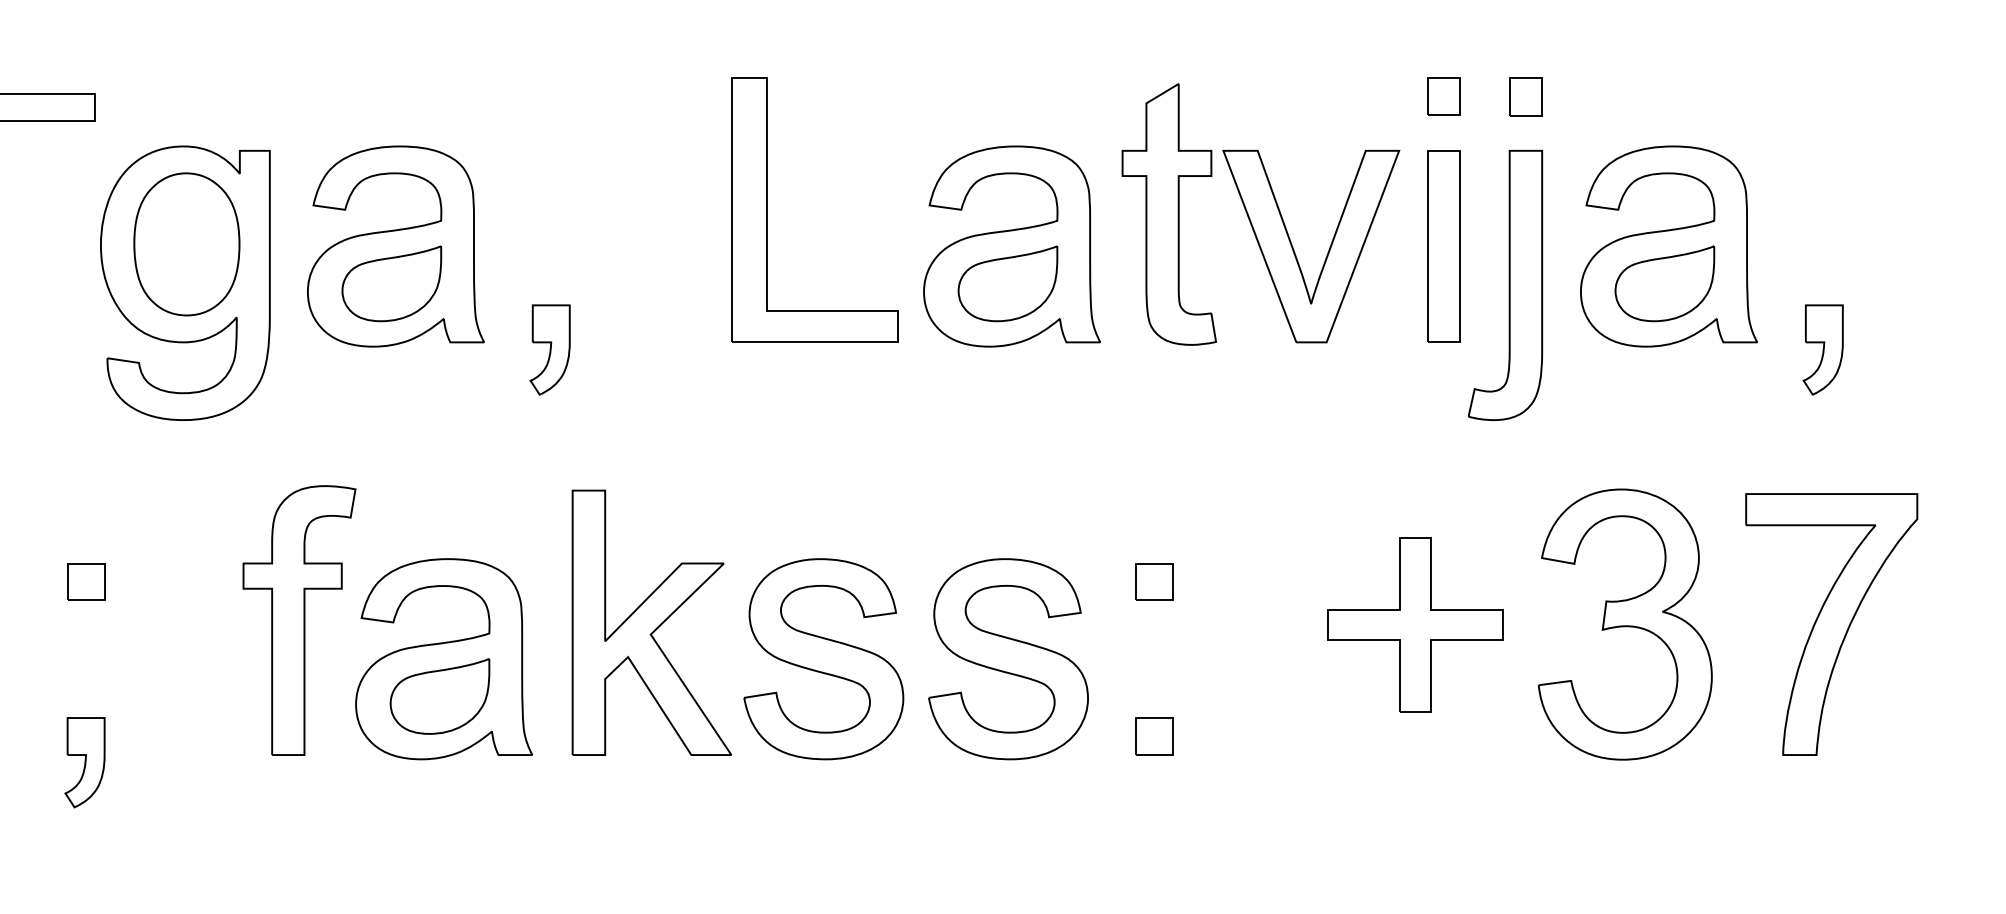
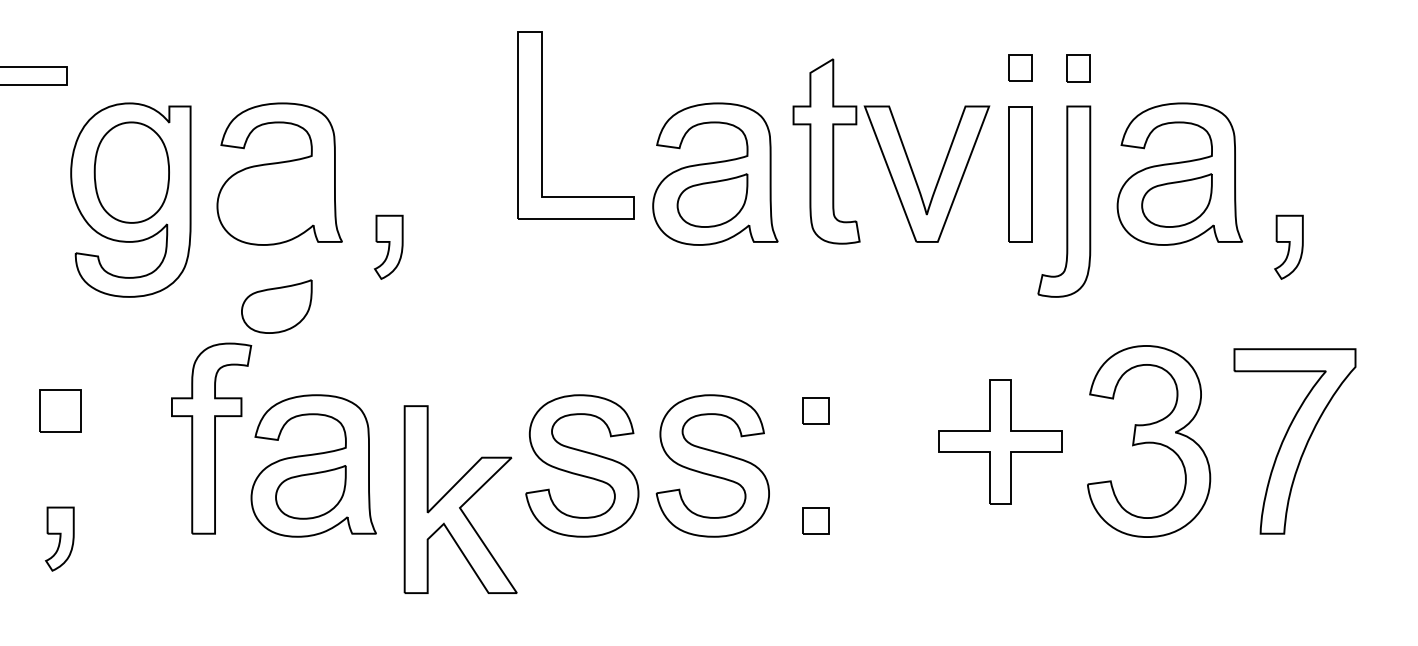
part: (767, 209) -> (542, 125), moved
part: (391, 283) -> (276, 306), moved
part: (86, 581) -> (60, 411), size x1.6
part: (651, 622) -> (460, 499), moved

